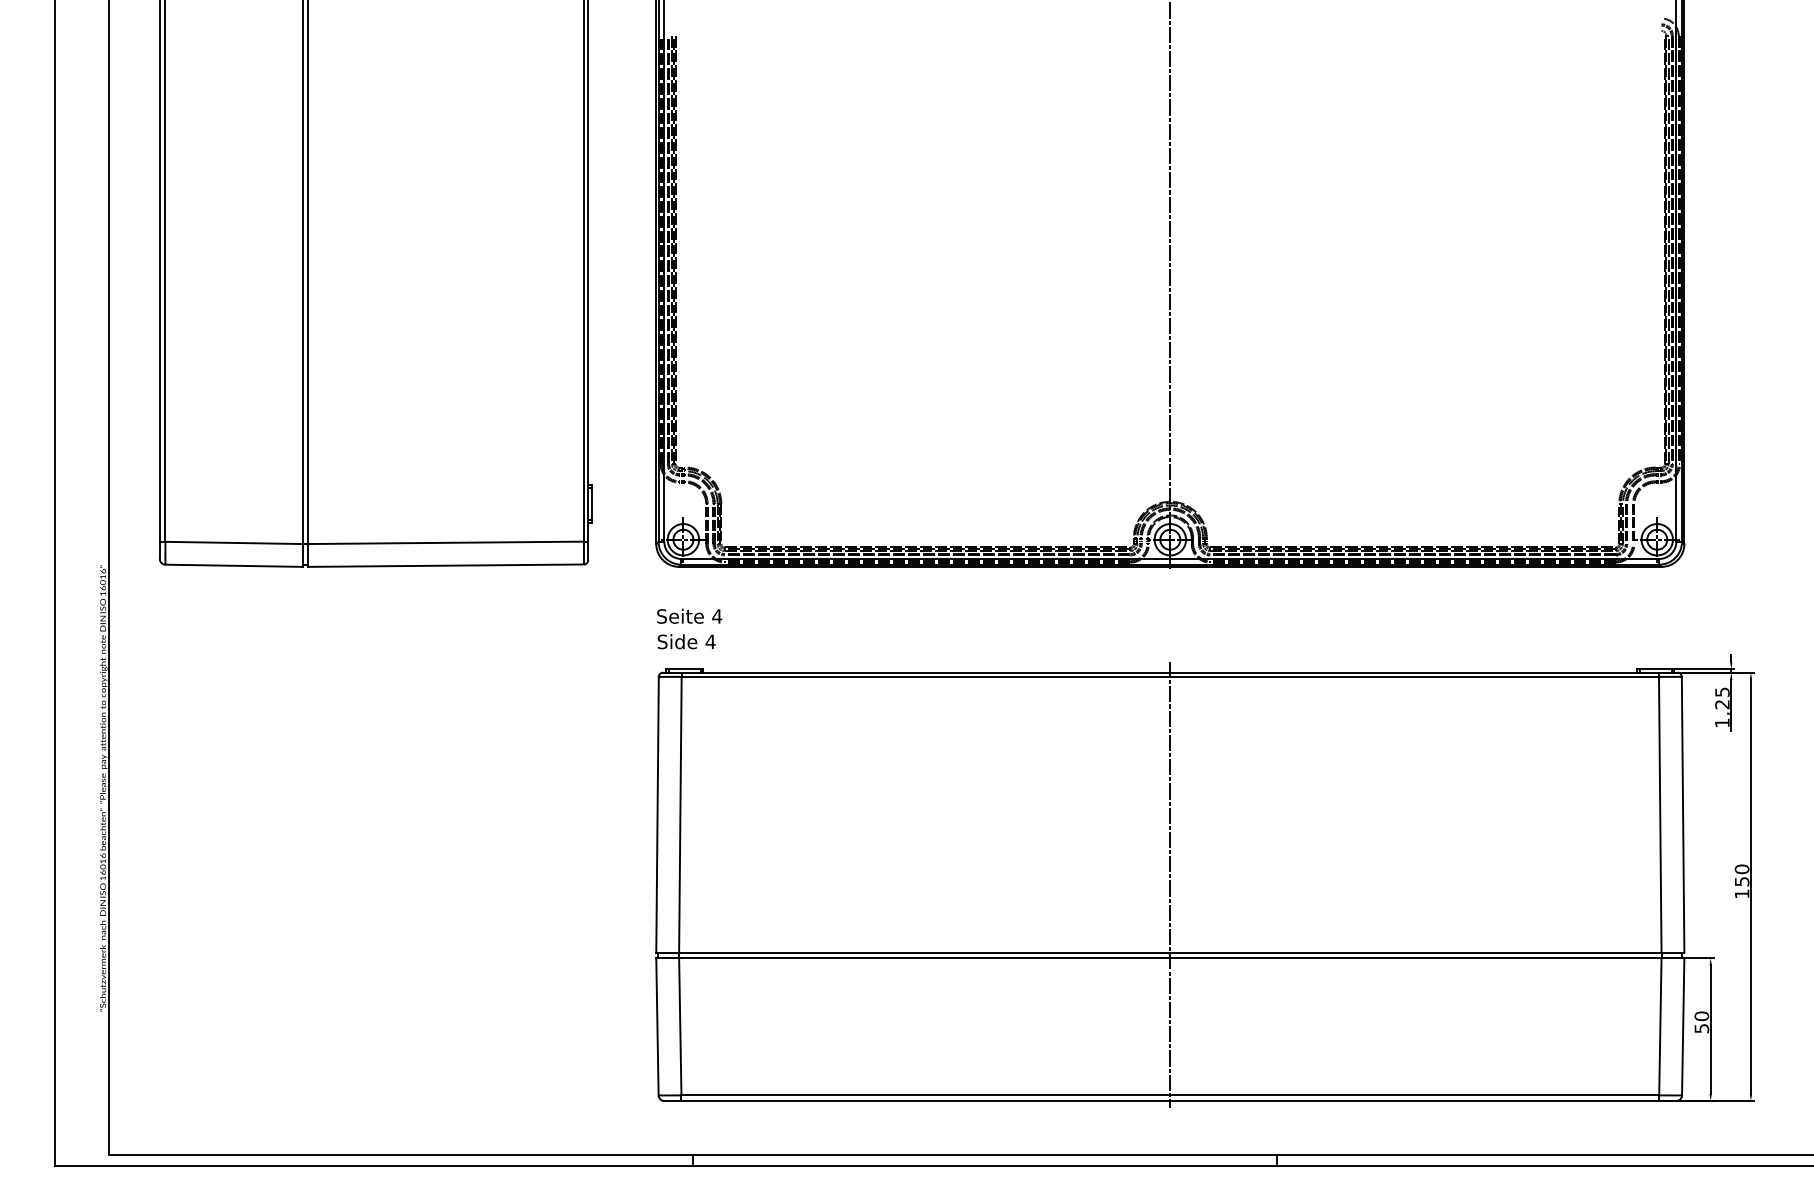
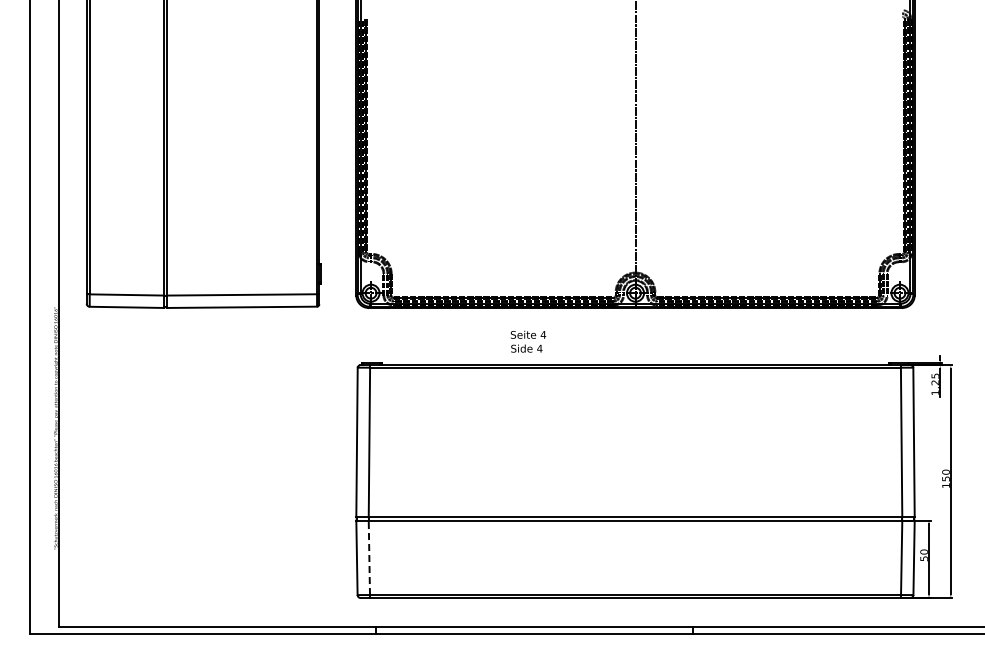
text: (689, 628) -> (528, 341), moved
line: (1170, 884) -> (635, 480), removed
line: (680, 1026) -> (369, 557), solid -> dashed

